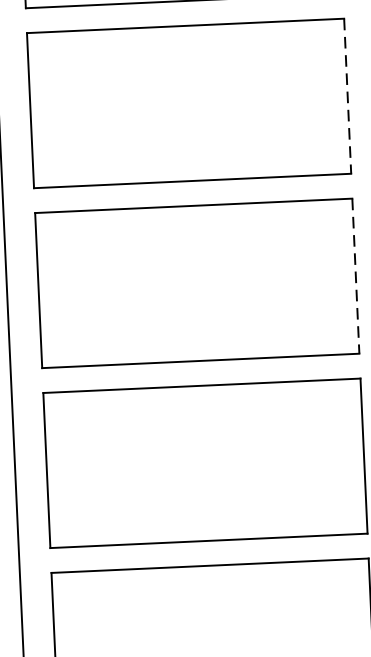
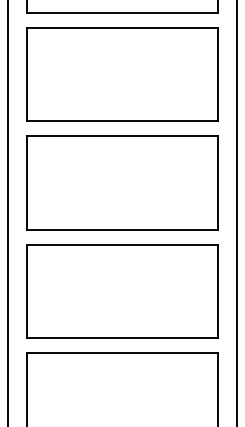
line: (348, 96) -> (218, 74), dashed -> solid
line: (356, 275) -> (218, 182), dashed -> solid

